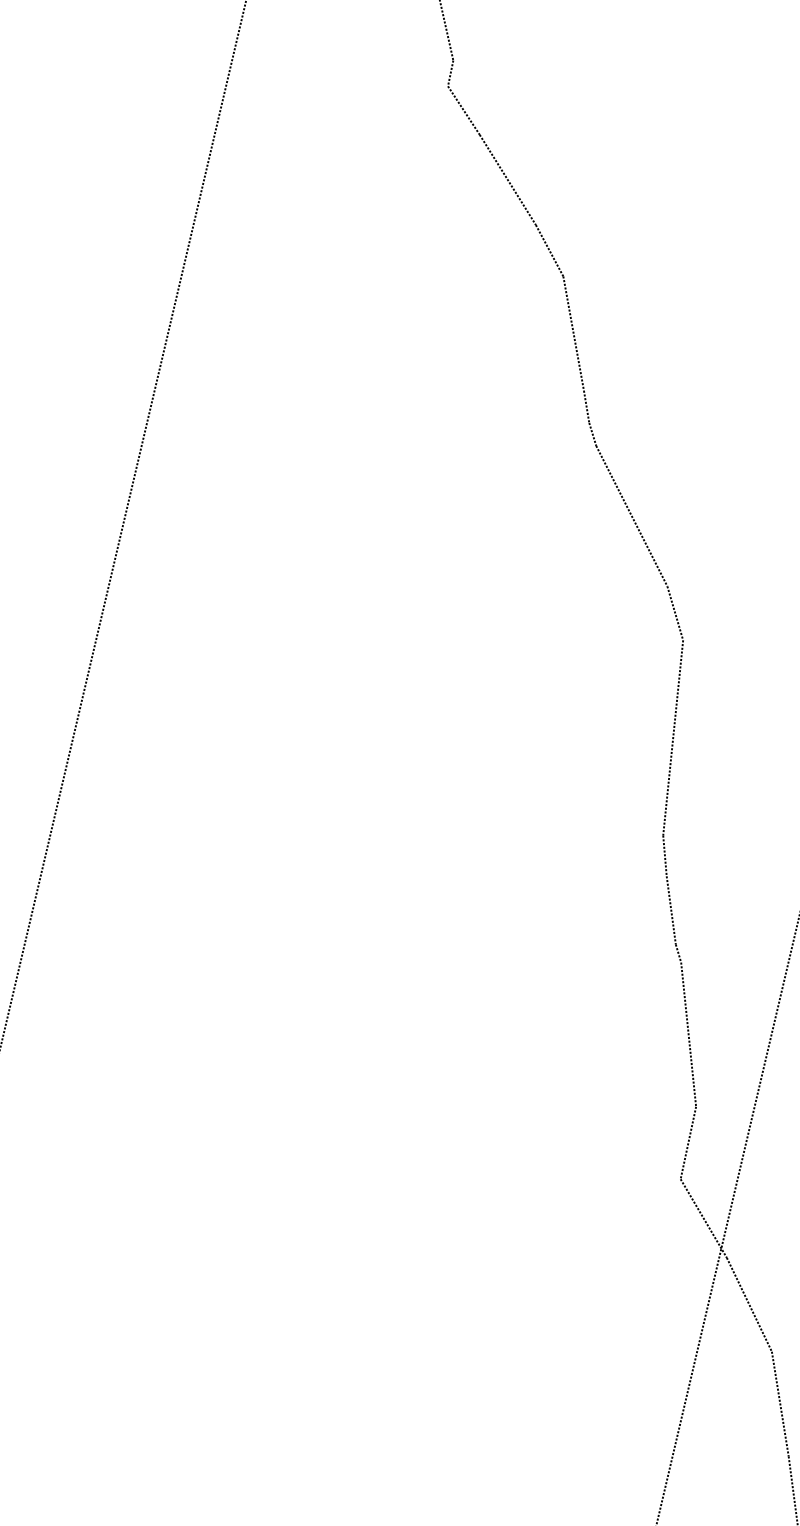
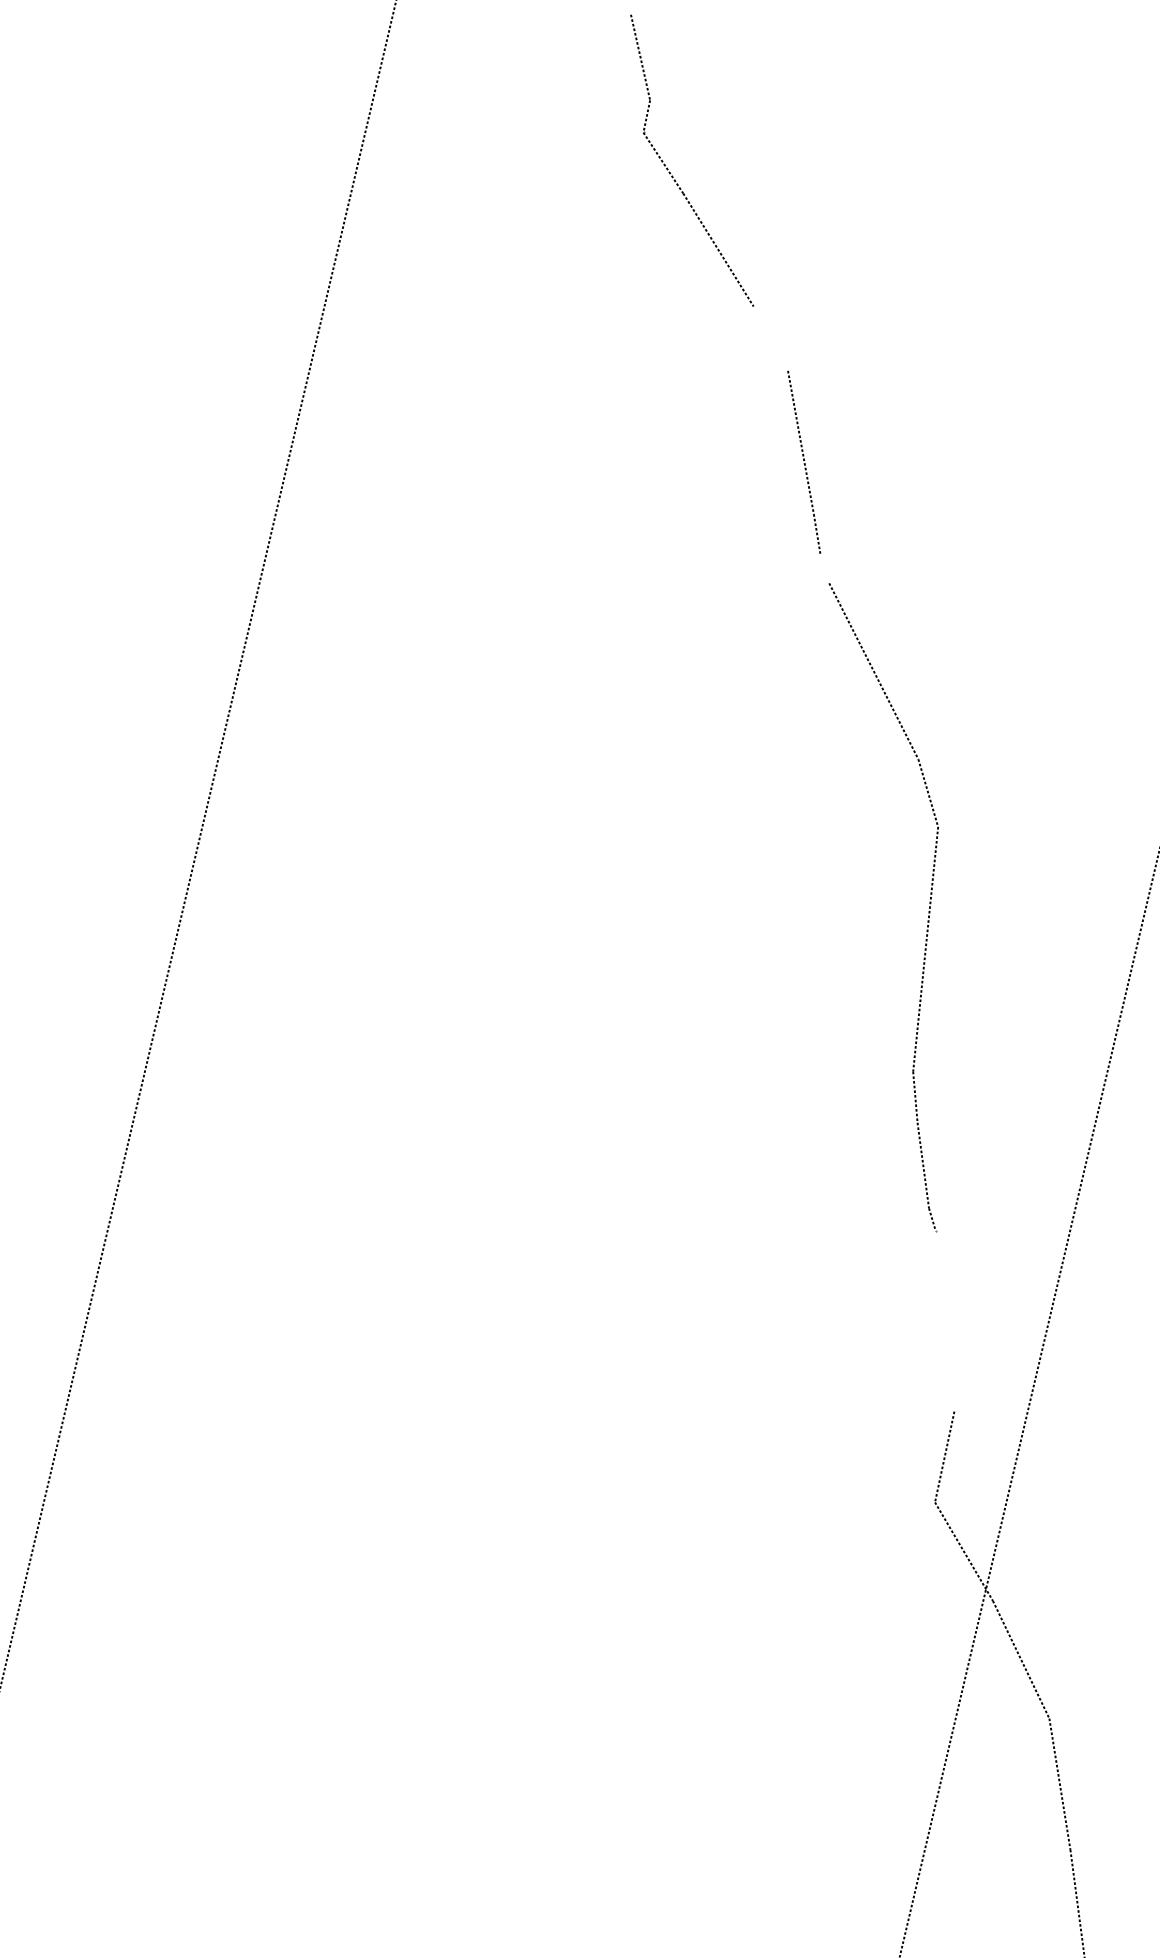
line: (549, 250) -> (770, 338), removed
line: (592, 434) -> (824, 568), removed
line: (688, 1034) -> (944, 1320), removed

